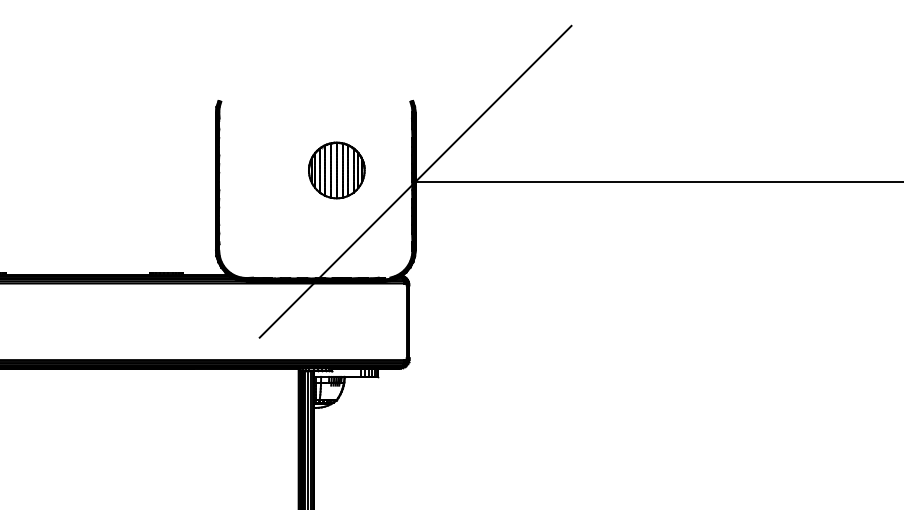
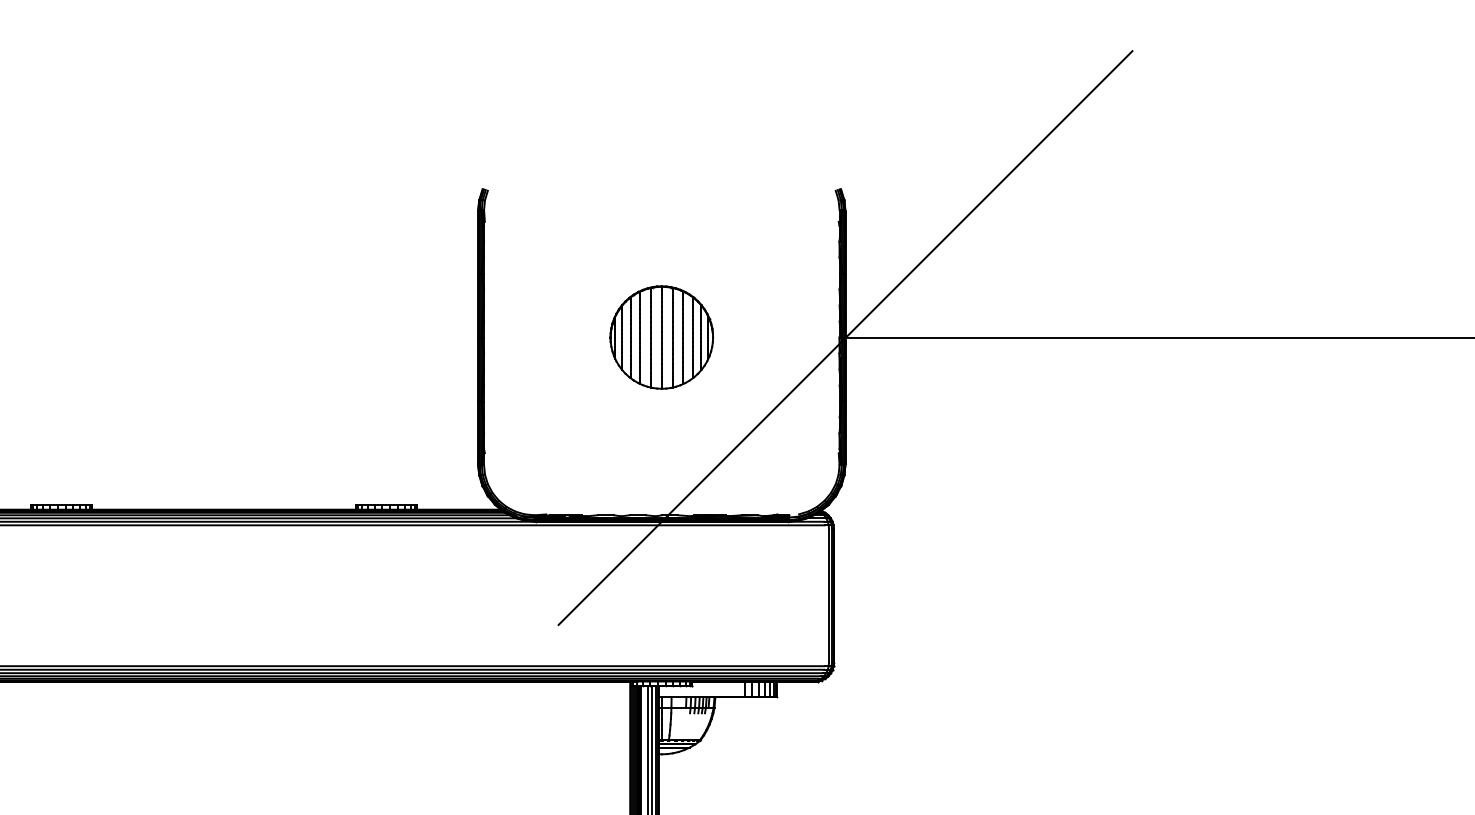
part: (336, 170) -> (661, 337), moved

